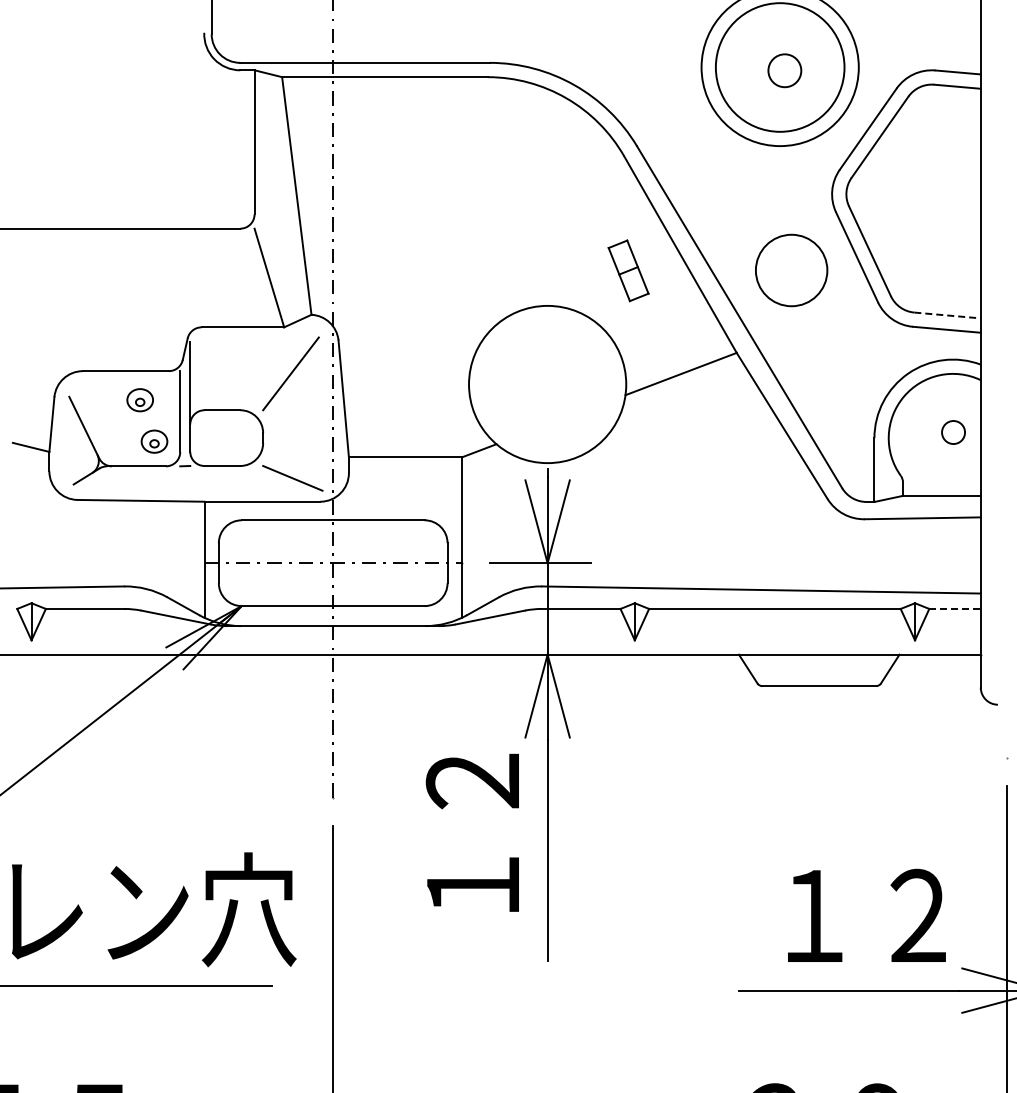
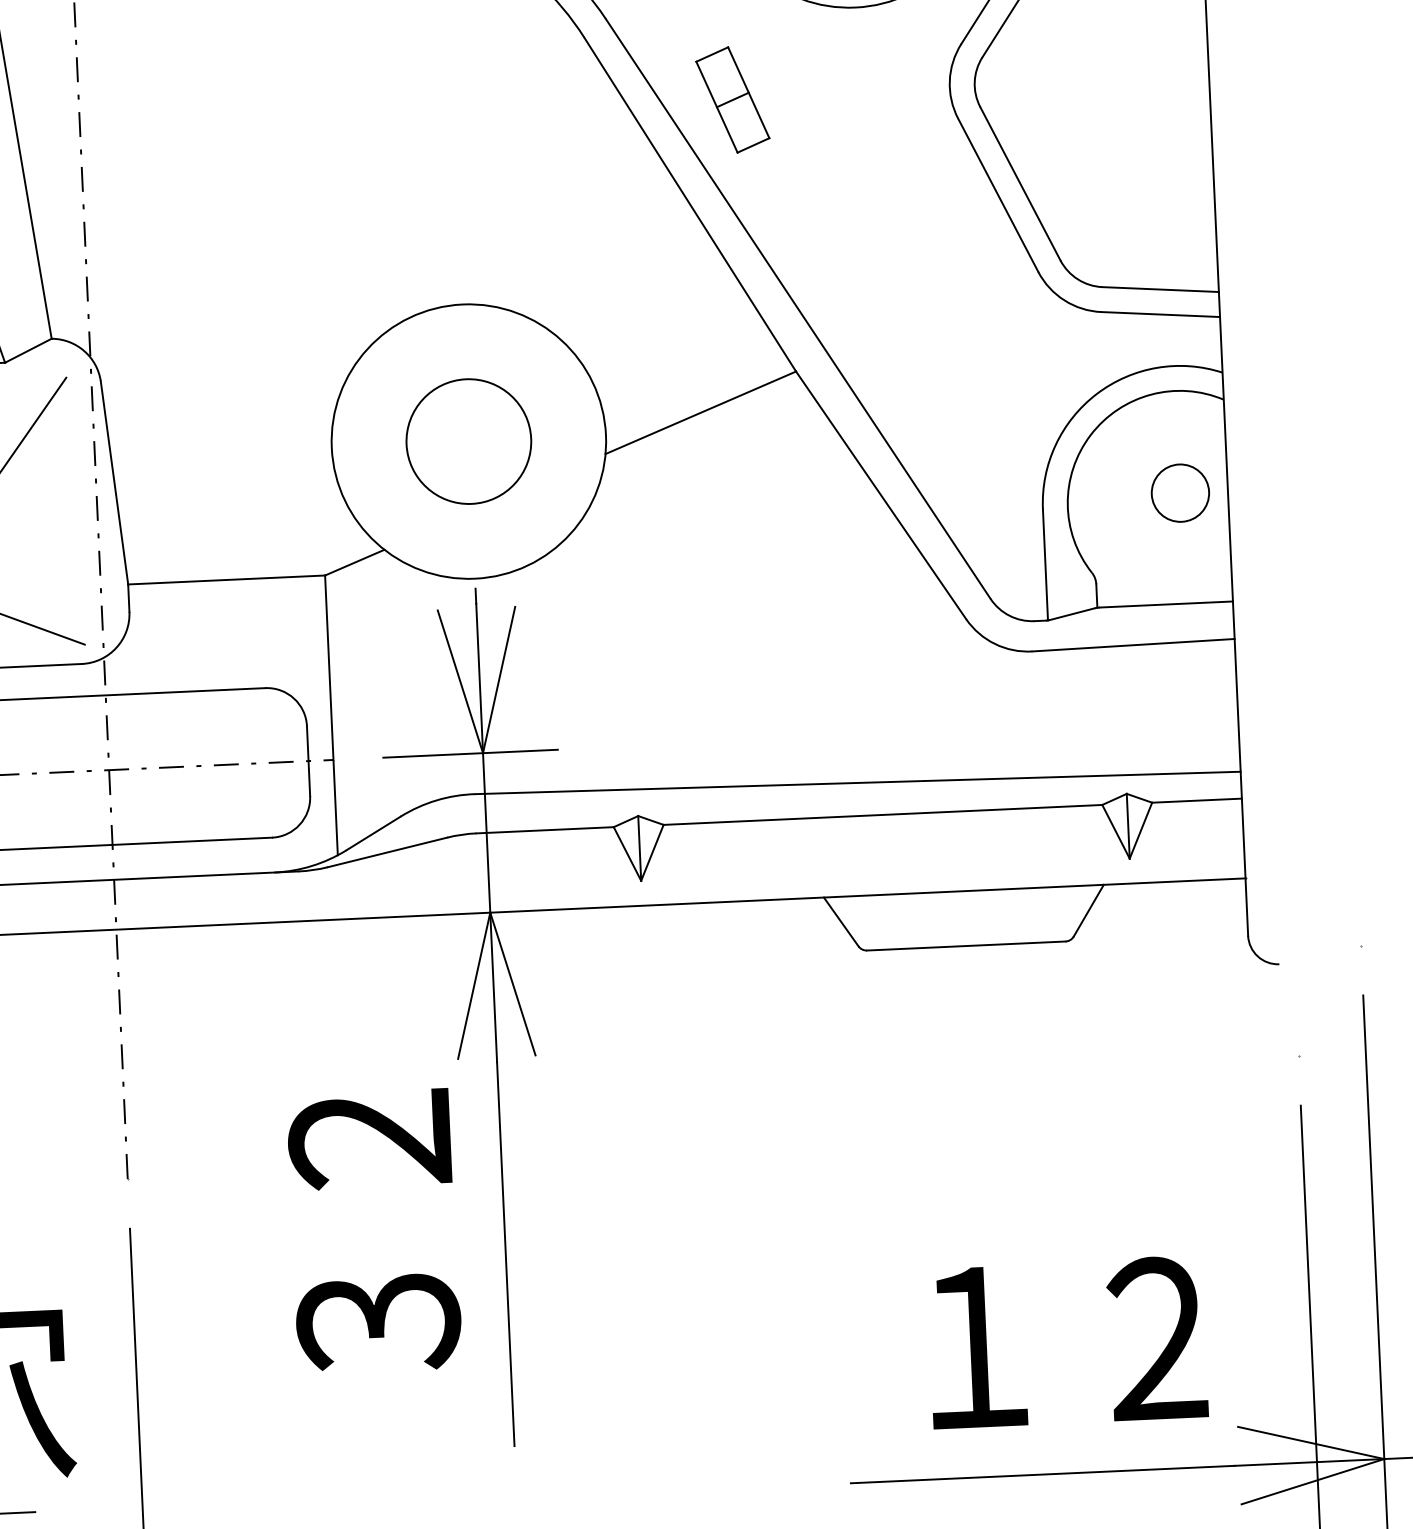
part: (628, 270) -> (732, 99), moved
circle: (791, 270) -> (468, 441), moved
line: (948, 315) -> (1162, 289), dashed -> solid
circle: (953, 432) -> (1180, 493), size x1.43
line: (955, 608) -> (1197, 799), dashed -> solid
text: (472, 885) -> (377, 1321), １２ -> ３２

